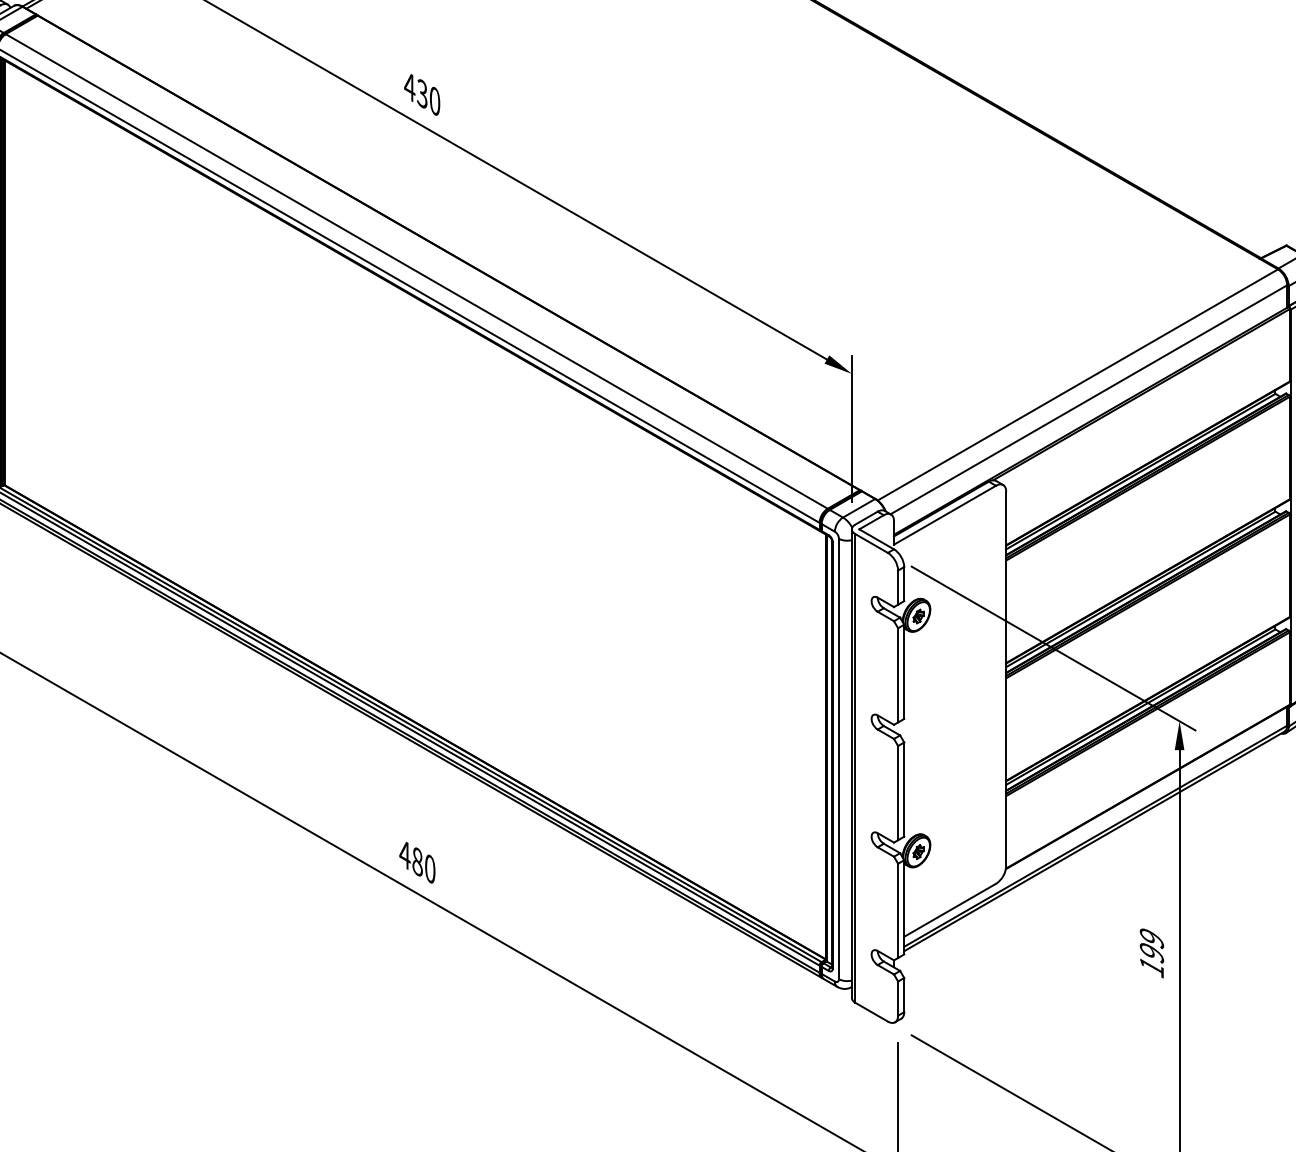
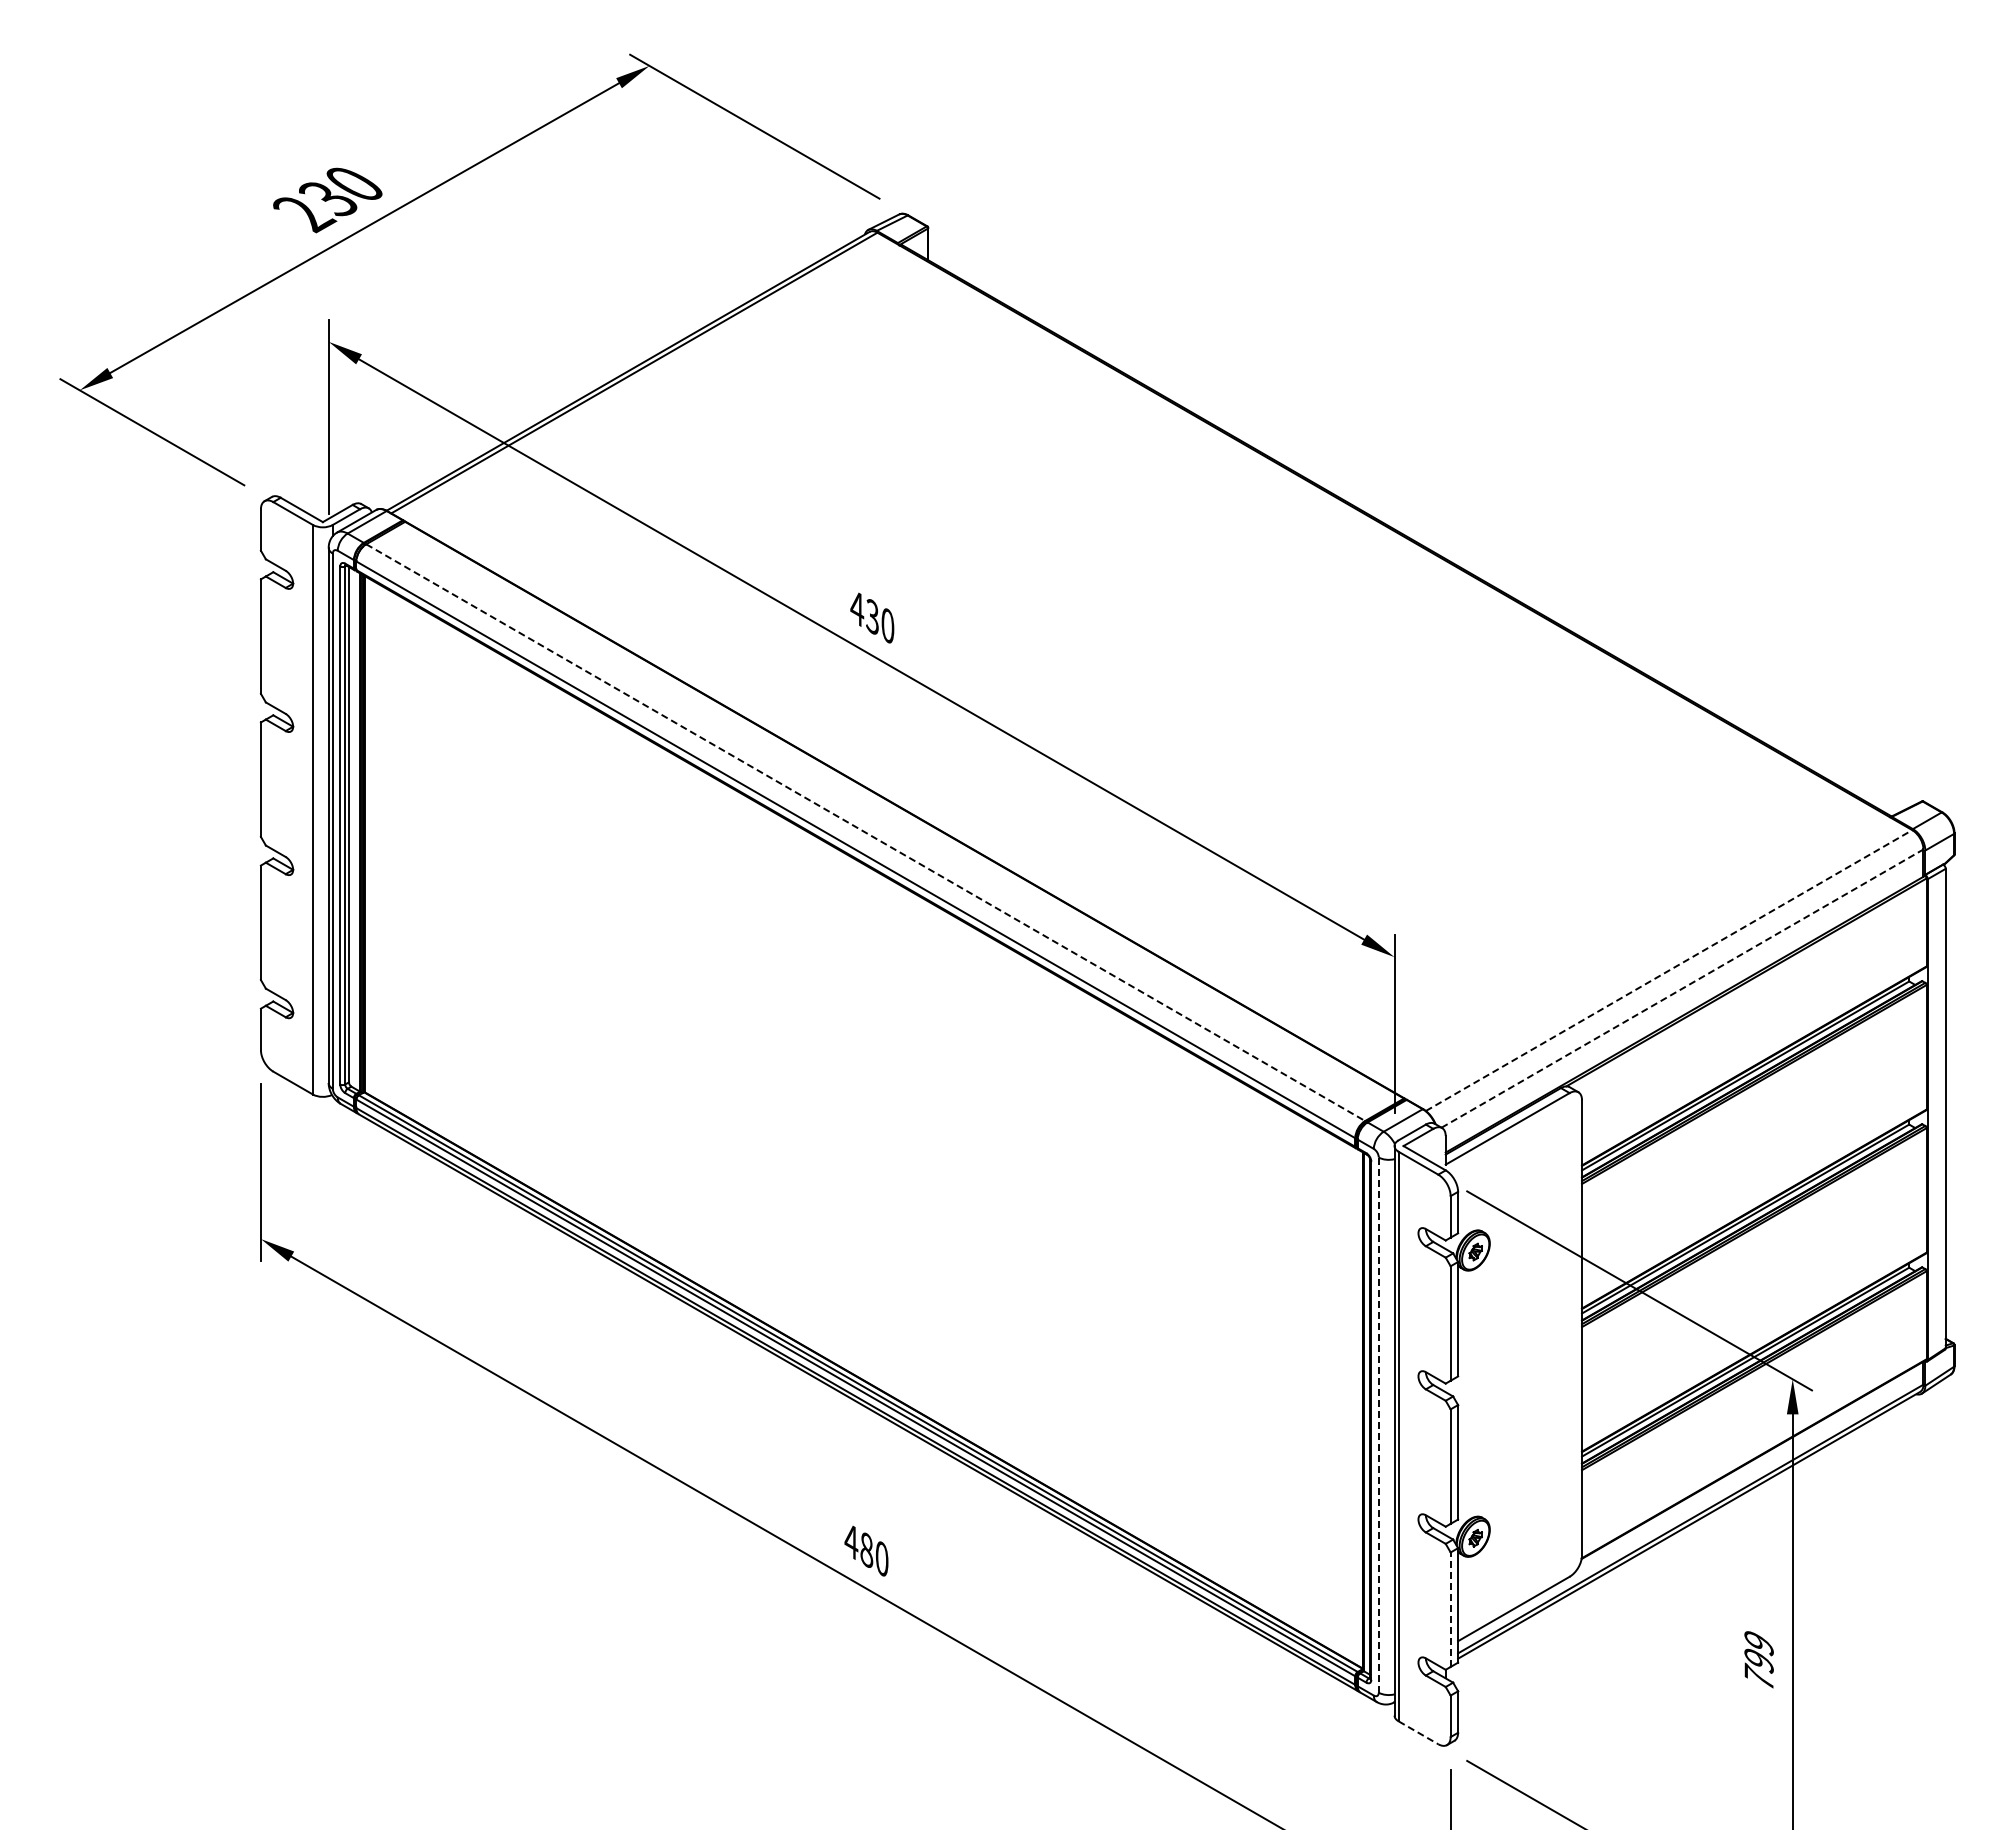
line: (416, 271) -> (865, 832), solid -> dashed
line: (1078, 384) -> (1669, 970), solid -> dashed
line: (1088, 399) -> (1682, 988), solid -> dashed
line: (838, 759) -> (1378, 1425), solid -> dashed
line: (897, 910) -> (1450, 1609), solid -> dashed
text: (1151, 965) -> (1758, 1676), 199 -> 799
line: (871, 1011) -> (1418, 1732), solid -> dashed

